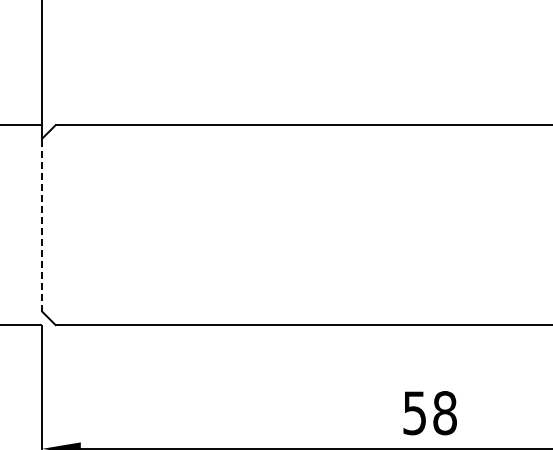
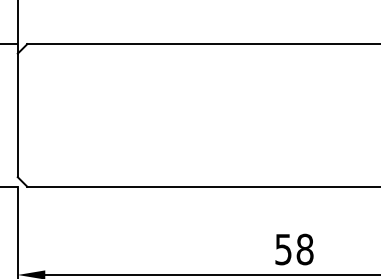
line: (42, 225) -> (17, 115), dashed -> solid

